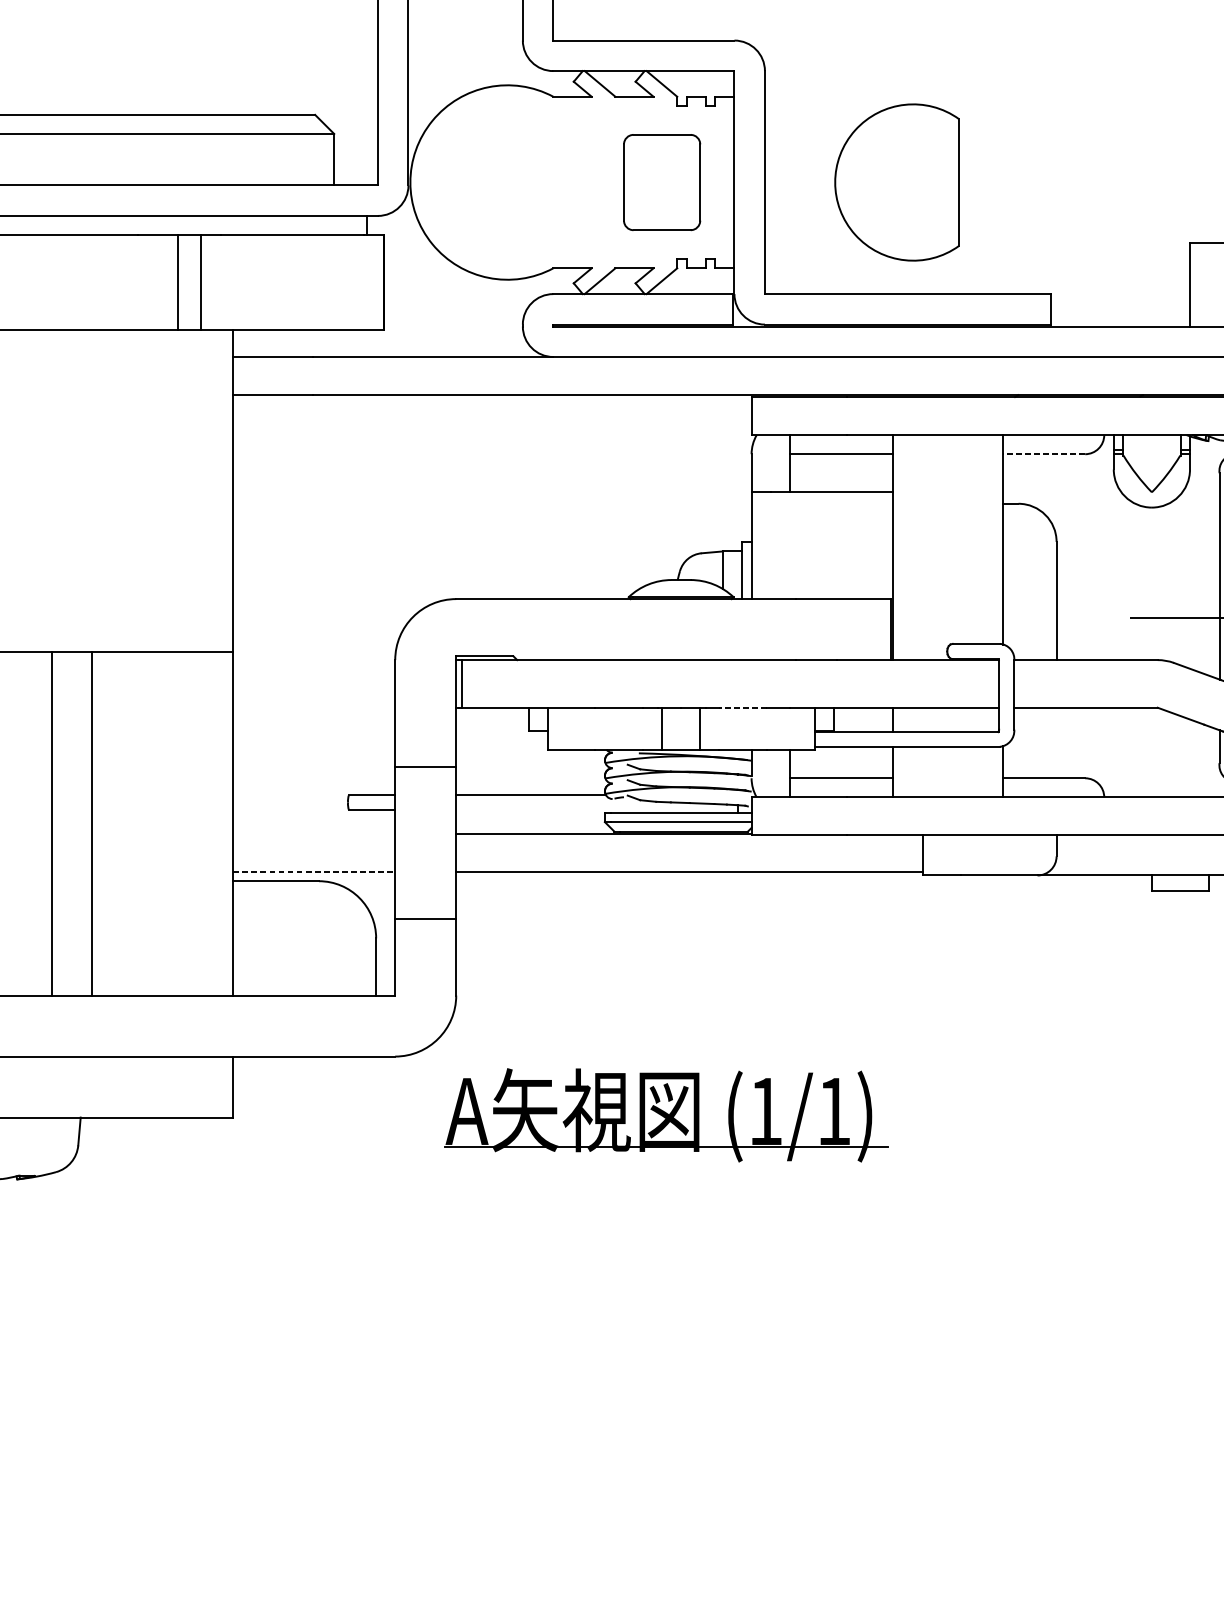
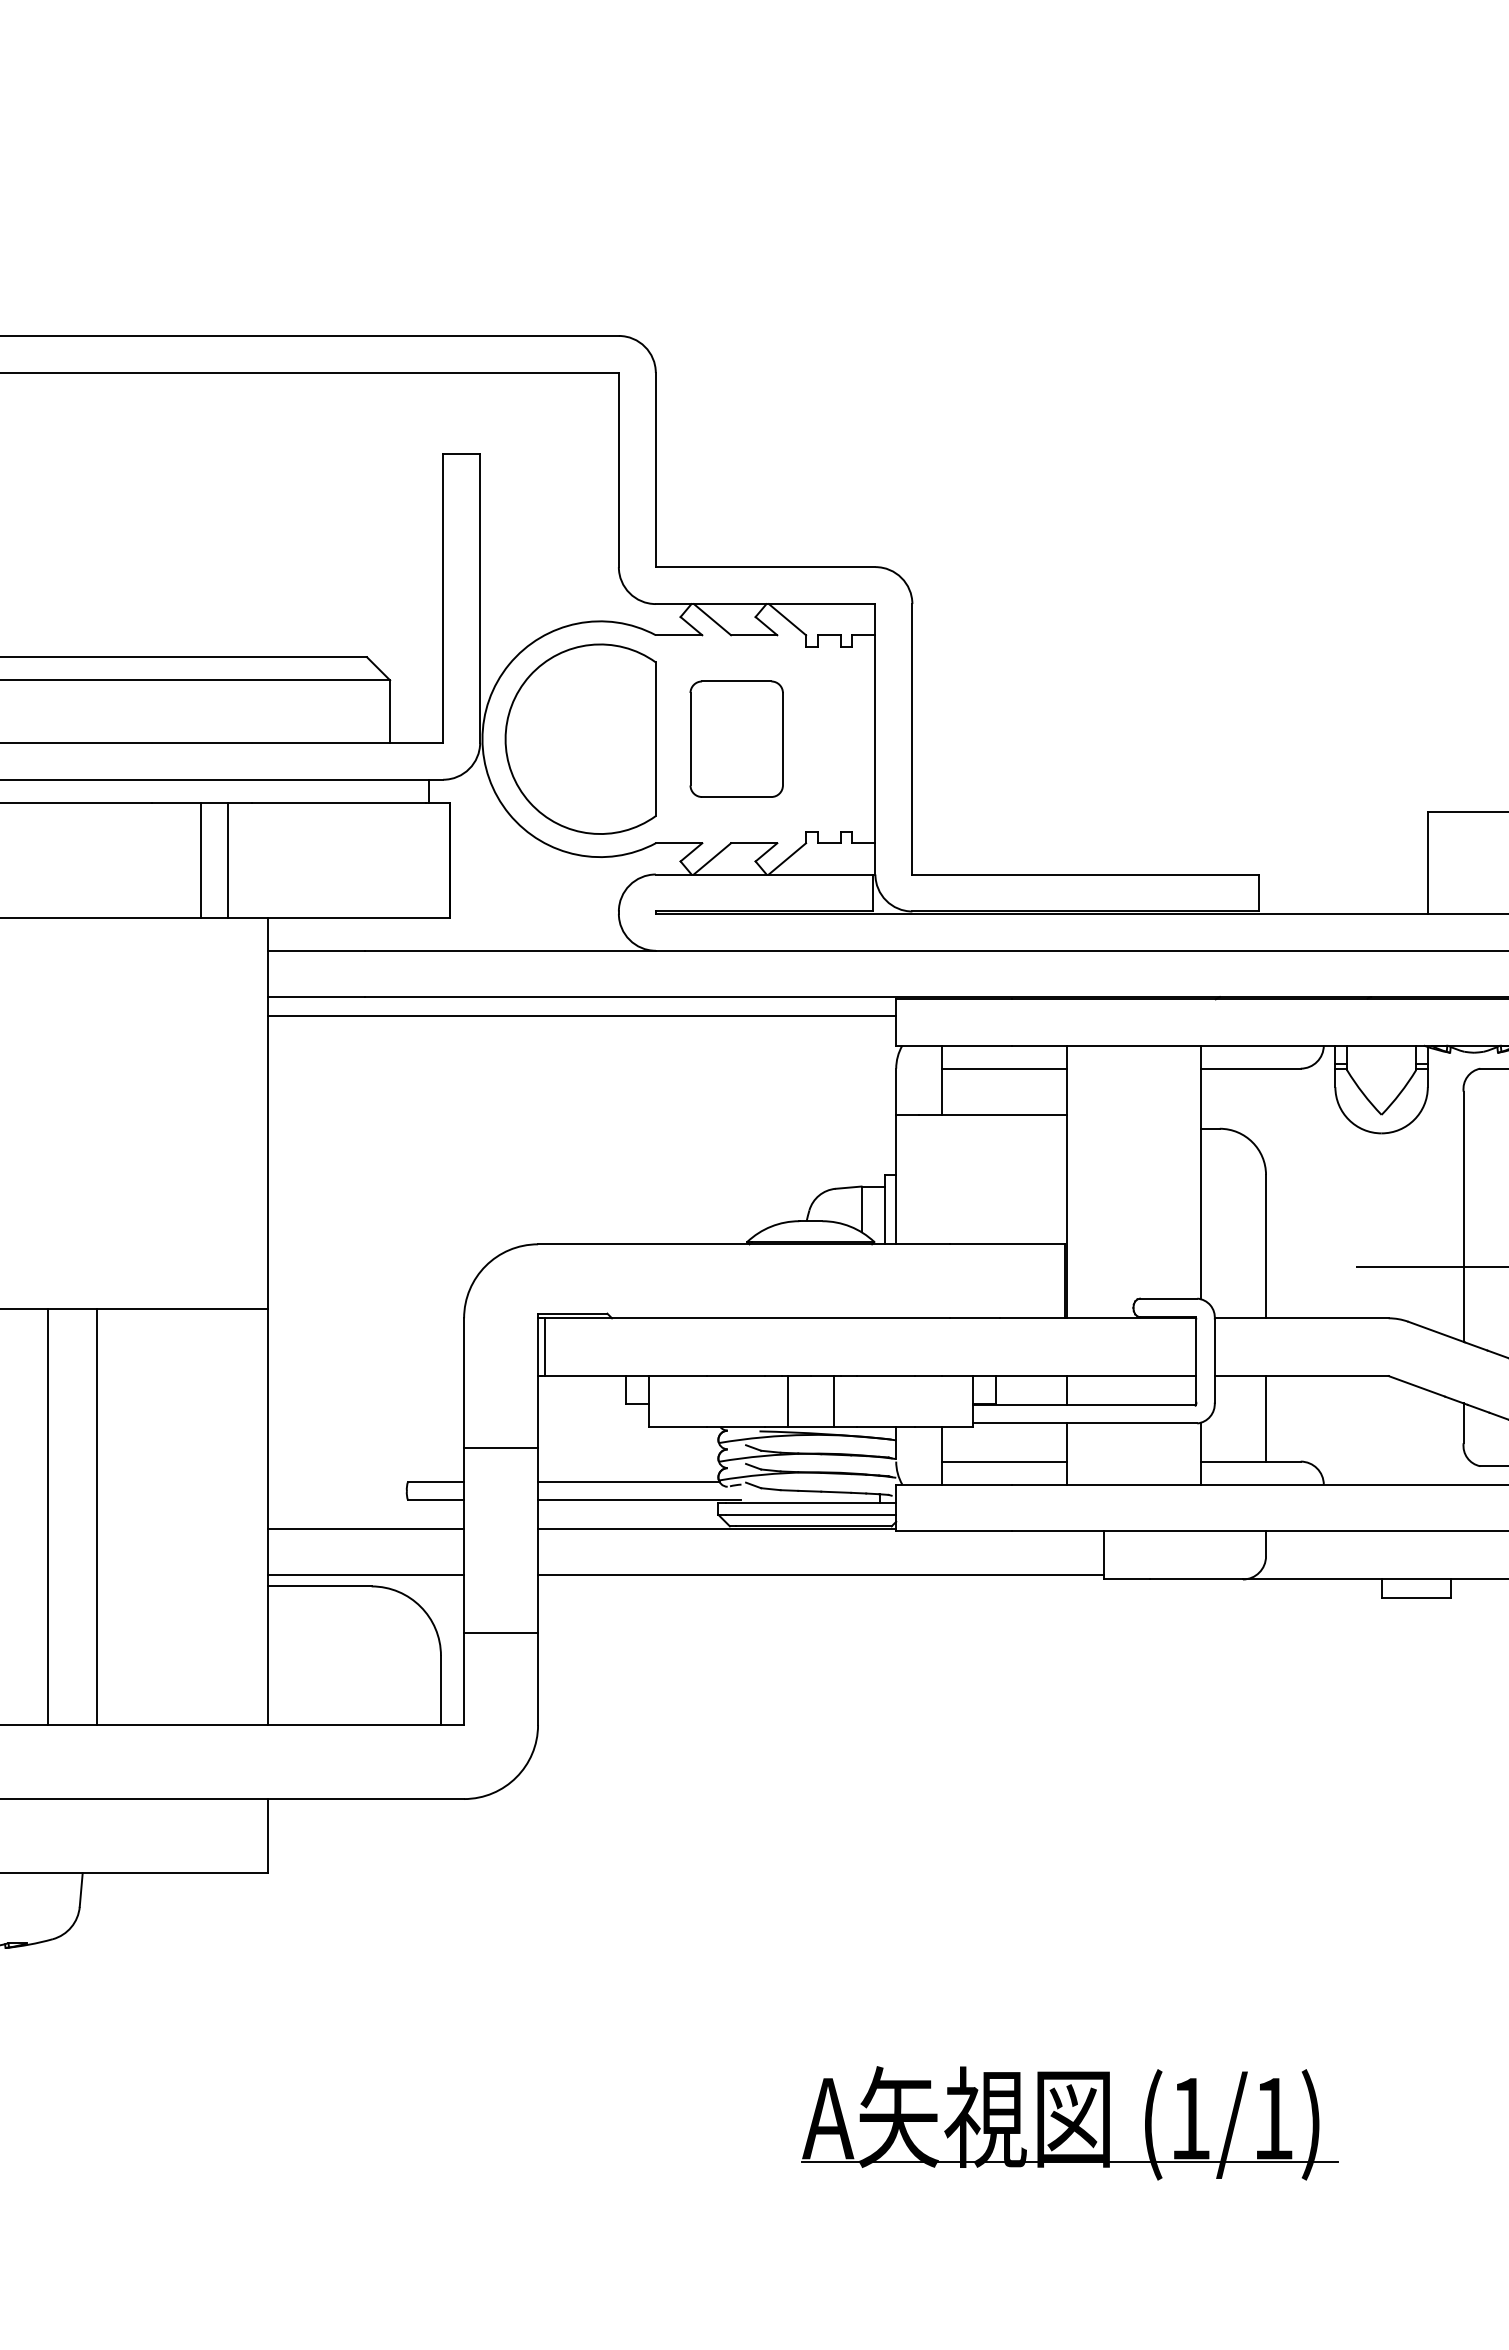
part: (661, 181) -> (736, 738), moved
part: (896, 181) -> (580, 738), moved
line: (492, 410) -> (581, 1015), added
line: (1044, 454) -> (1251, 1068), dashed -> solid
line: (742, 708) -> (885, 1376), dashed -> solid
line: (1056, 742) -> (1266, 1418), added
line: (539, 810) -> (639, 1500), added
line: (313, 833) -> (365, 1528), added
line: (314, 871) -> (366, 1574), dashed -> solid
part: (666, 1115) -> (1069, 2123), moved

